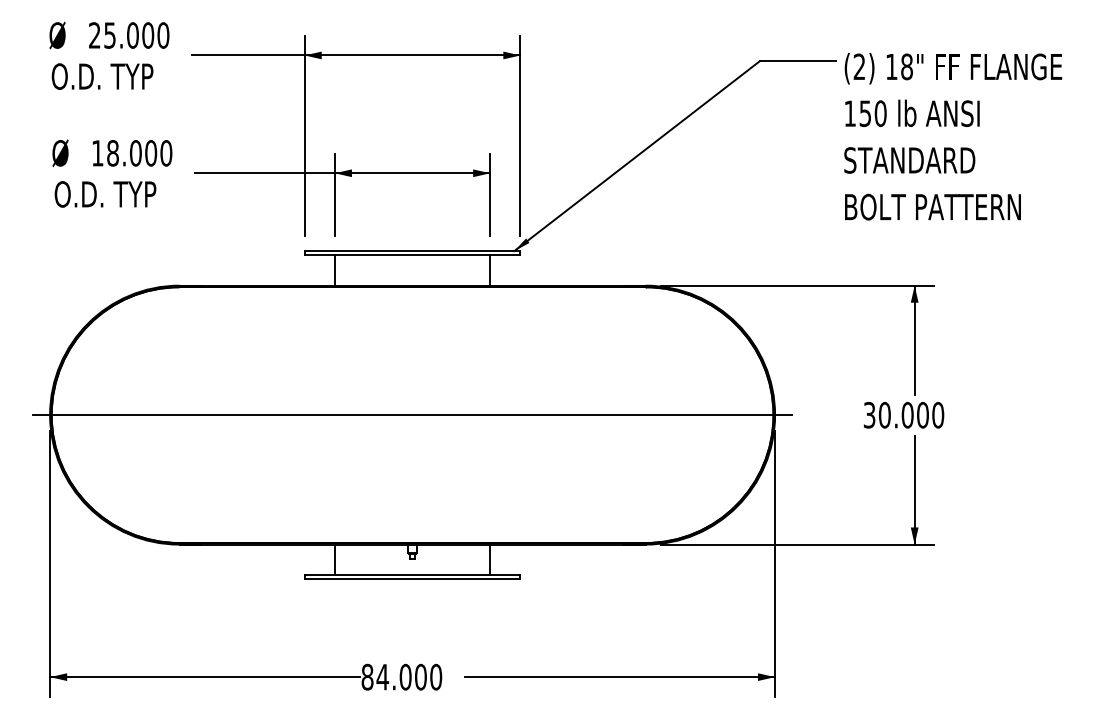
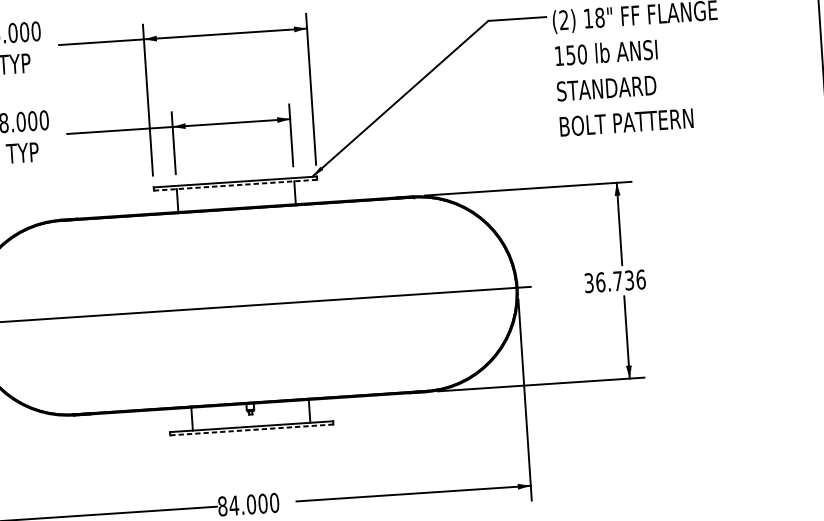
line: (412, 255) -> (235, 185), solid -> dashed
text: (911, 414) -> (620, 280), 30.000 -> 36.736
line: (412, 579) -> (251, 430), solid -> dashed

